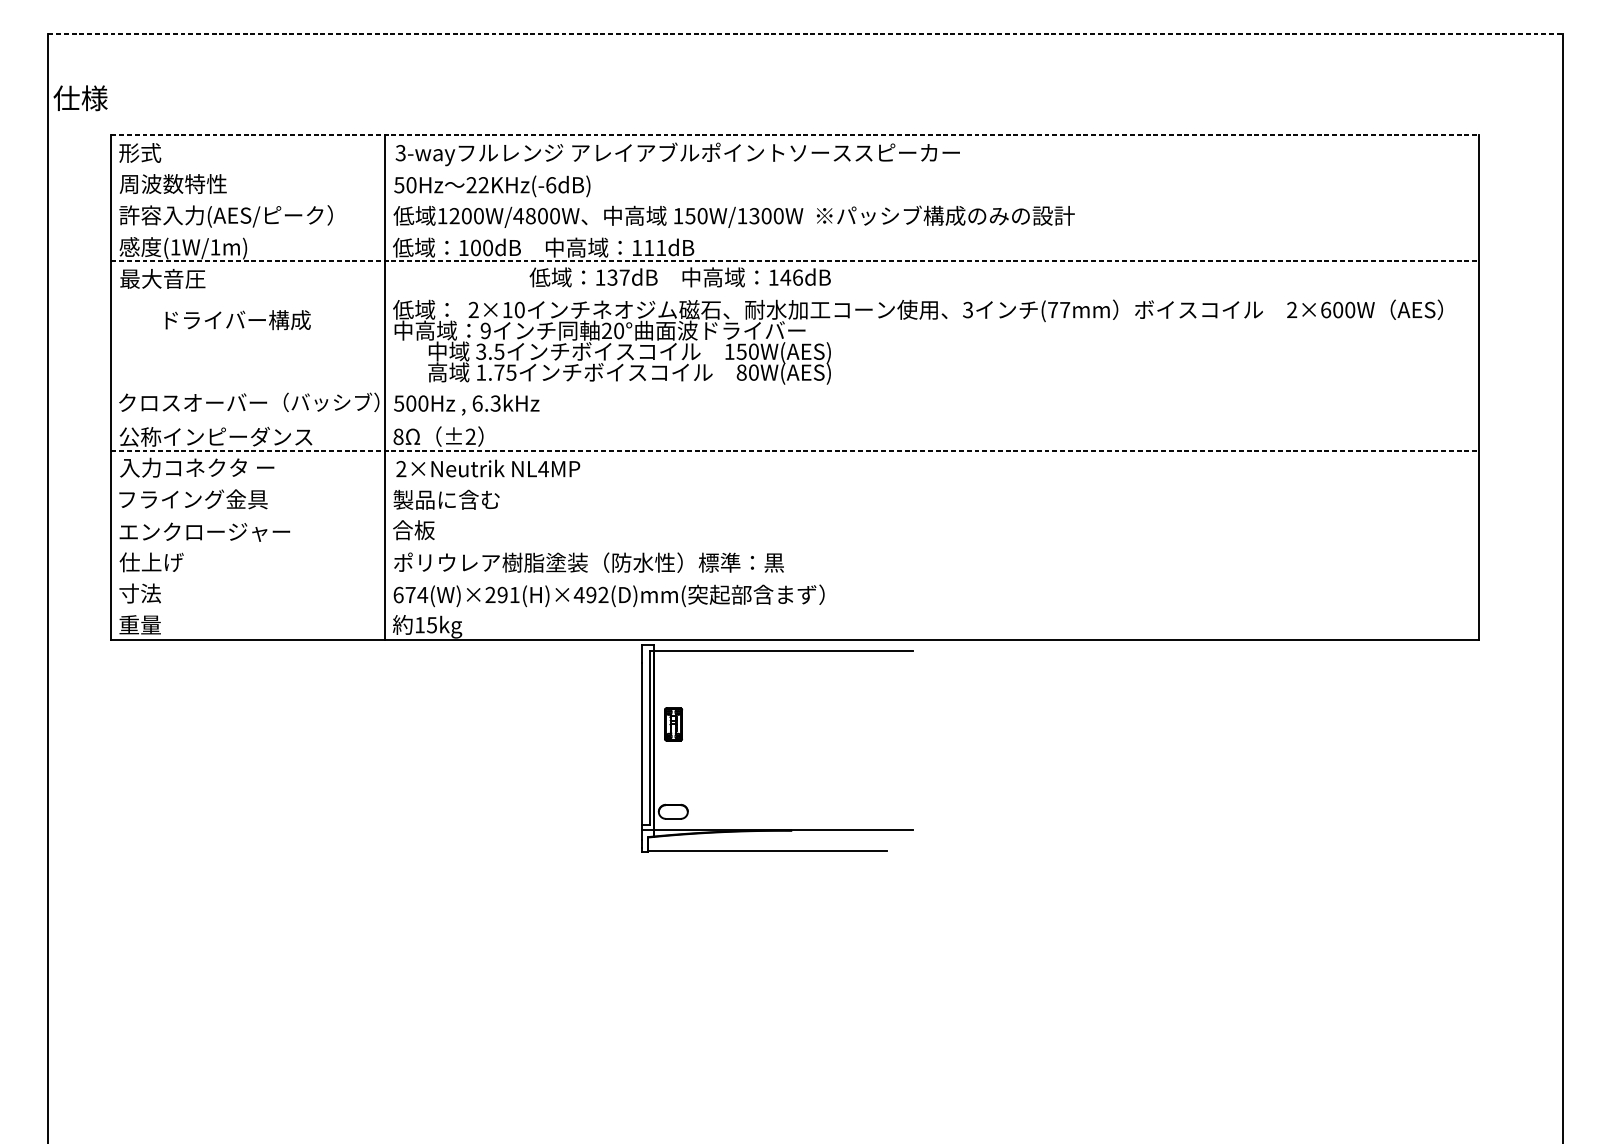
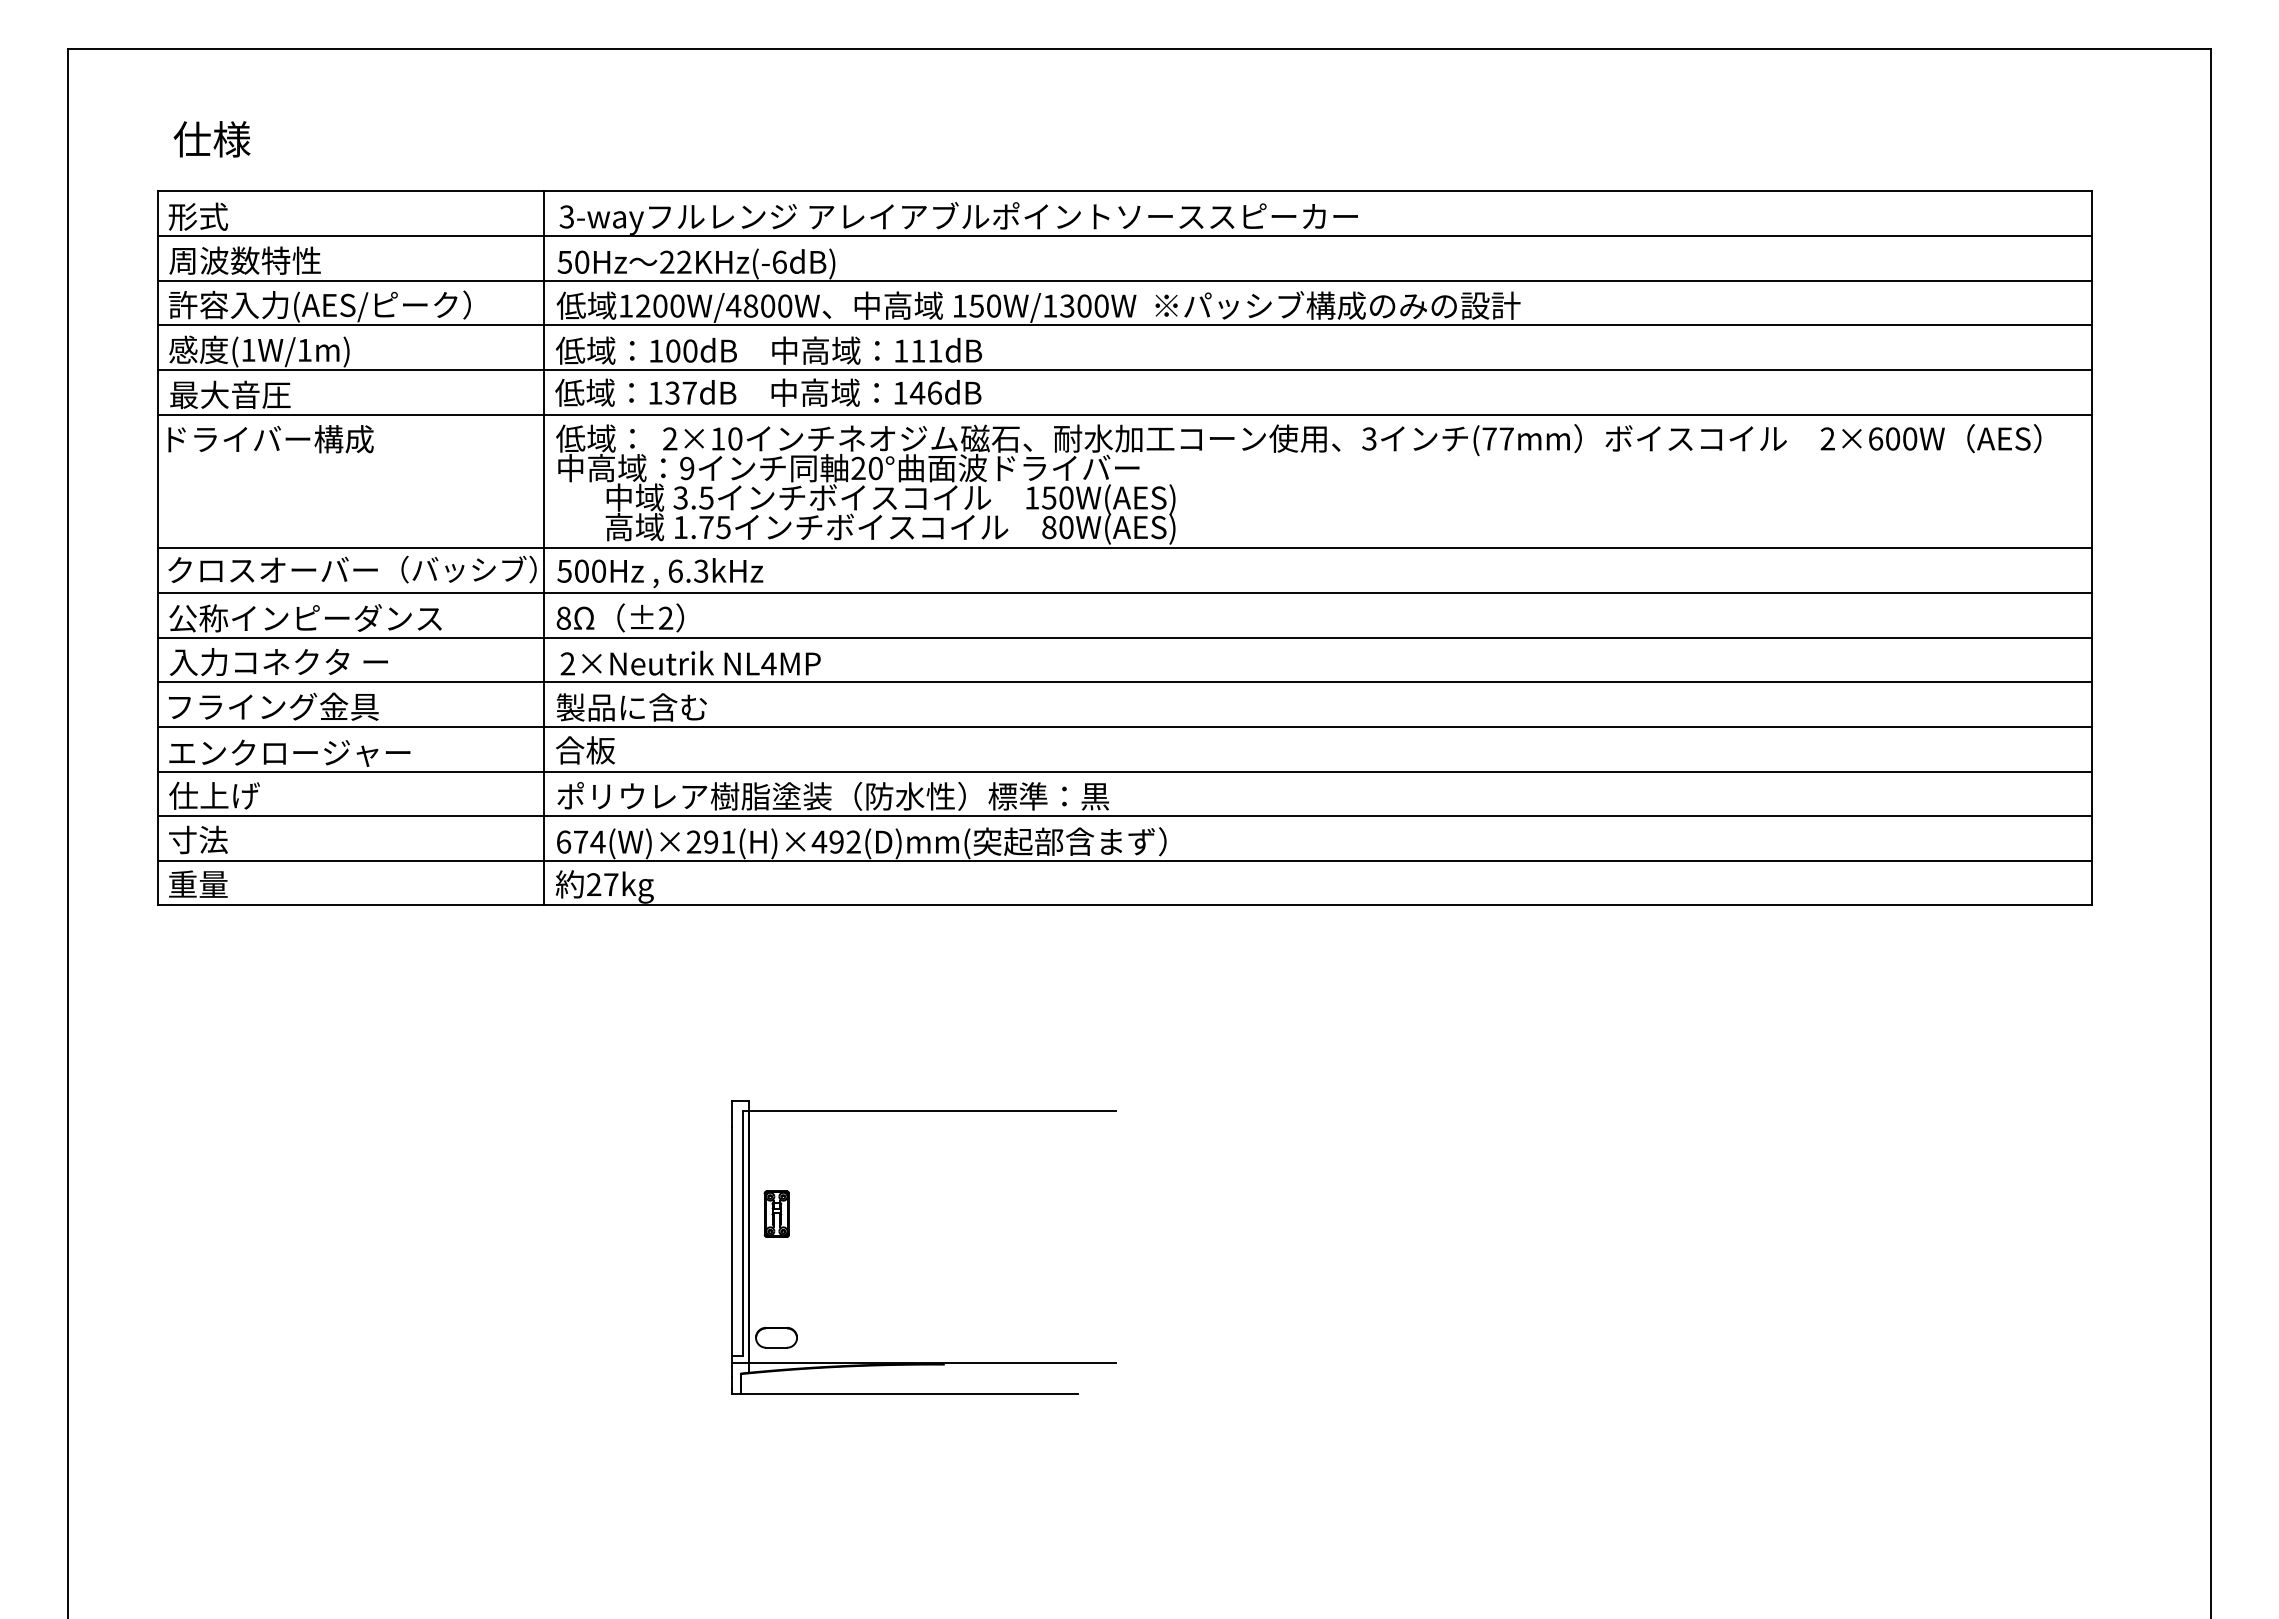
line: (805, 34) -> (1139, 48), dashed -> solid
text: (80, 98) -> (211, 139), moved
line: (794, 135) -> (1124, 191), dashed -> solid
line: (794, 166) -> (1124, 235), added
line: (794, 198) -> (1124, 280), added
line: (794, 229) -> (1124, 325), added
line: (794, 260) -> (1124, 369), dashed -> solid
text: (680, 277) -> (768, 392), moved
line: (794, 292) -> (1124, 414), added
text: (237, 320) -> (270, 439), moved
line: (794, 387) -> (1124, 548), added
line: (794, 419) -> (1124, 593), added
line: (794, 450) -> (1124, 637), dashed -> solid
line: (794, 482) -> (1124, 682), added
line: (794, 513) -> (1124, 726), added
line: (794, 545) -> (1124, 771), added
line: (794, 576) -> (1124, 816), added
line: (794, 608) -> (1124, 860), added
text: (425, 625) -> (602, 884), 15kg -> 27kg
part: (777, 829) -> (923, 1362), moved

